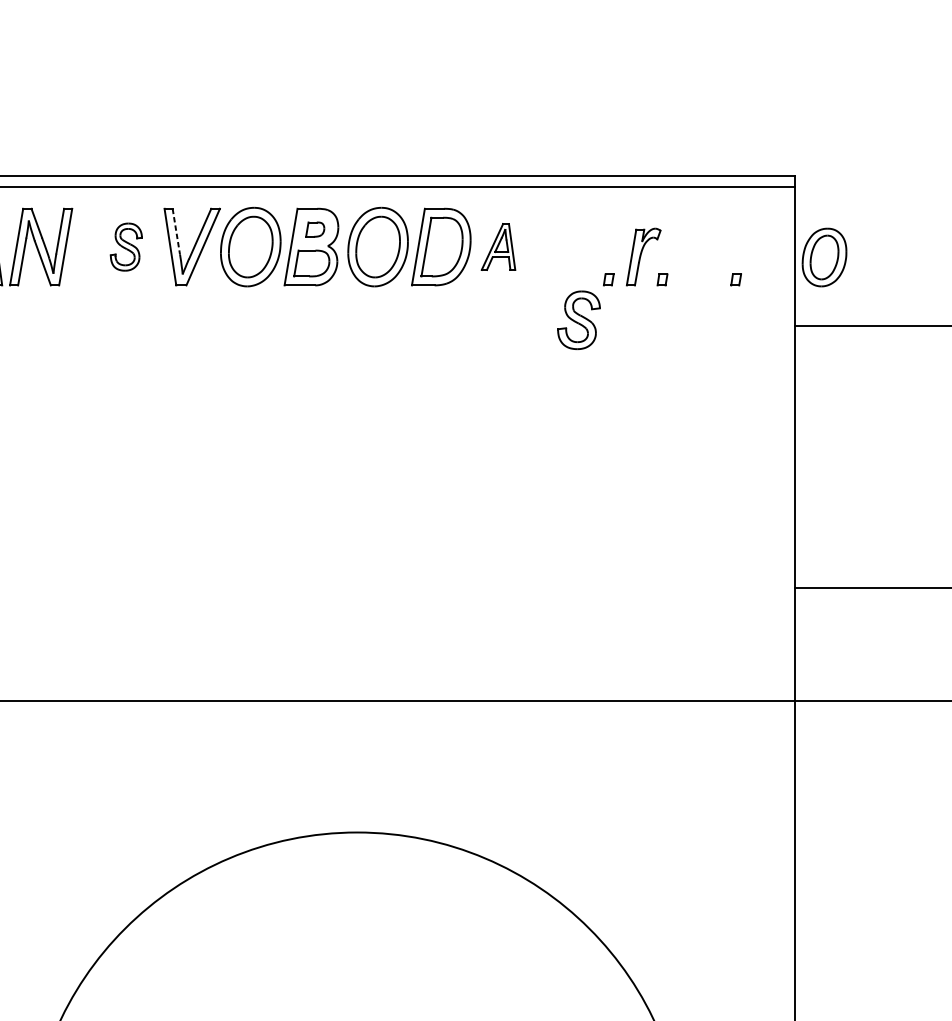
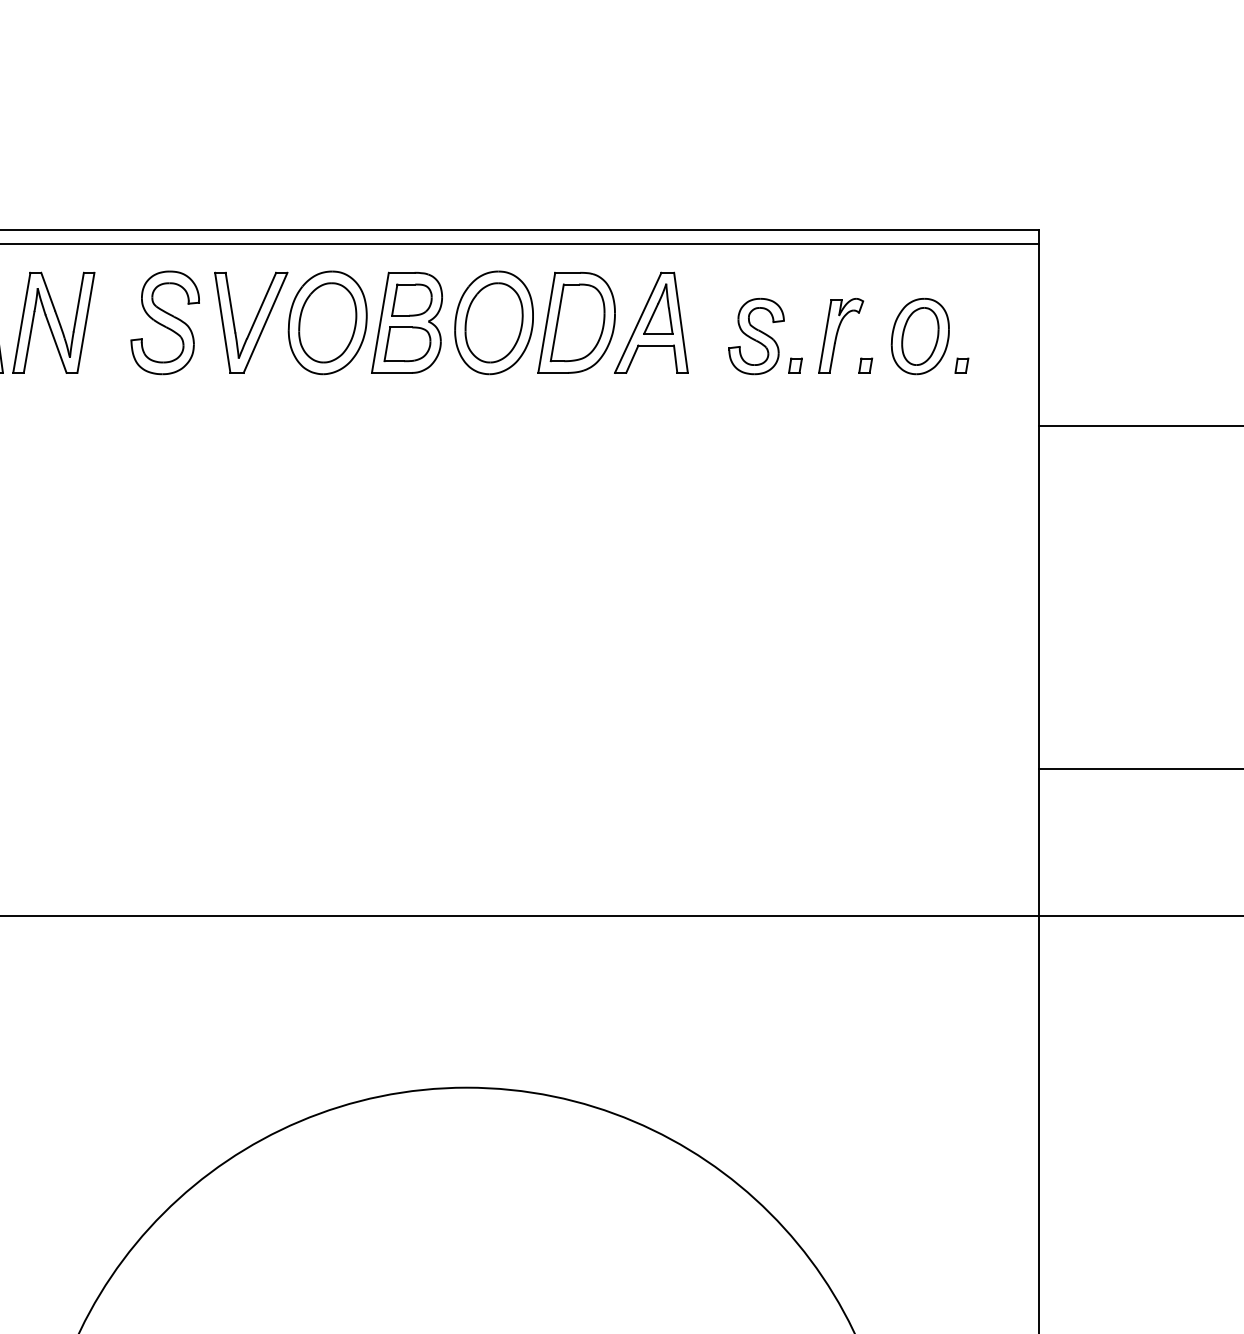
part: (314, 229) -> (411, 299), size x1.67
line: (176, 232) -> (230, 303), dashed -> solid
part: (125, 246) -> (164, 322), size x1.67
part: (498, 246) -> (651, 322), size x1.67
part: (823, 257) -> (919, 336), moved
part: (578, 320) -> (756, 336), moved

